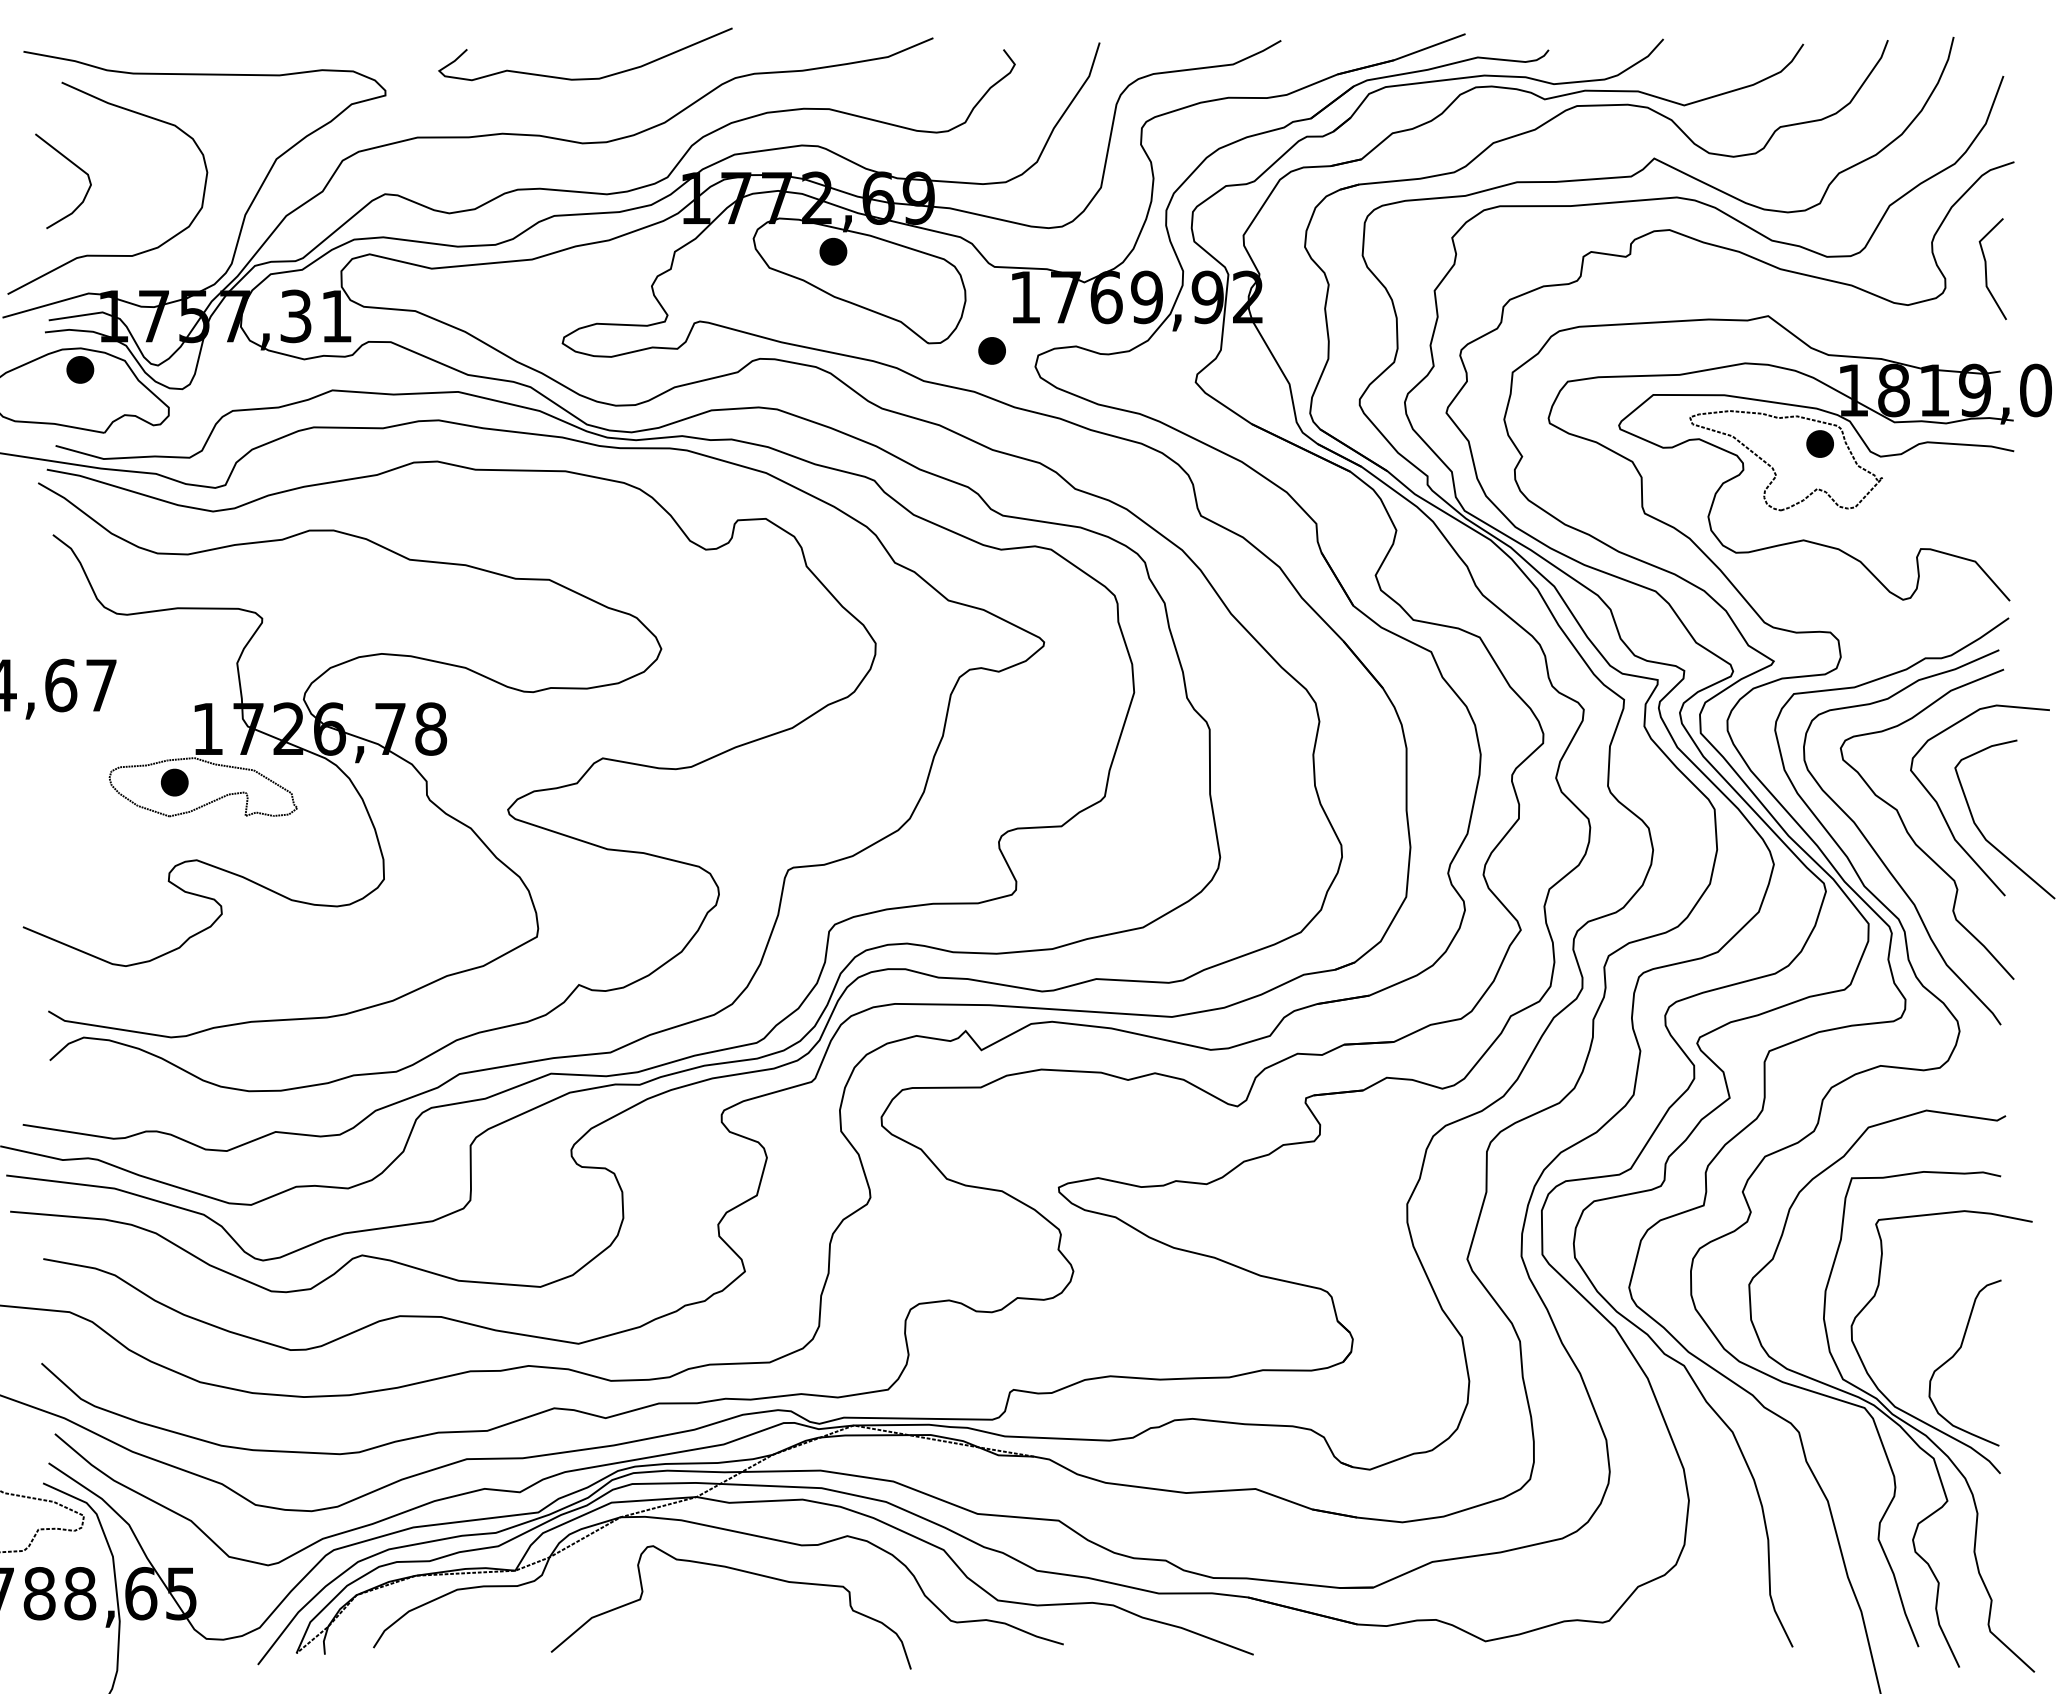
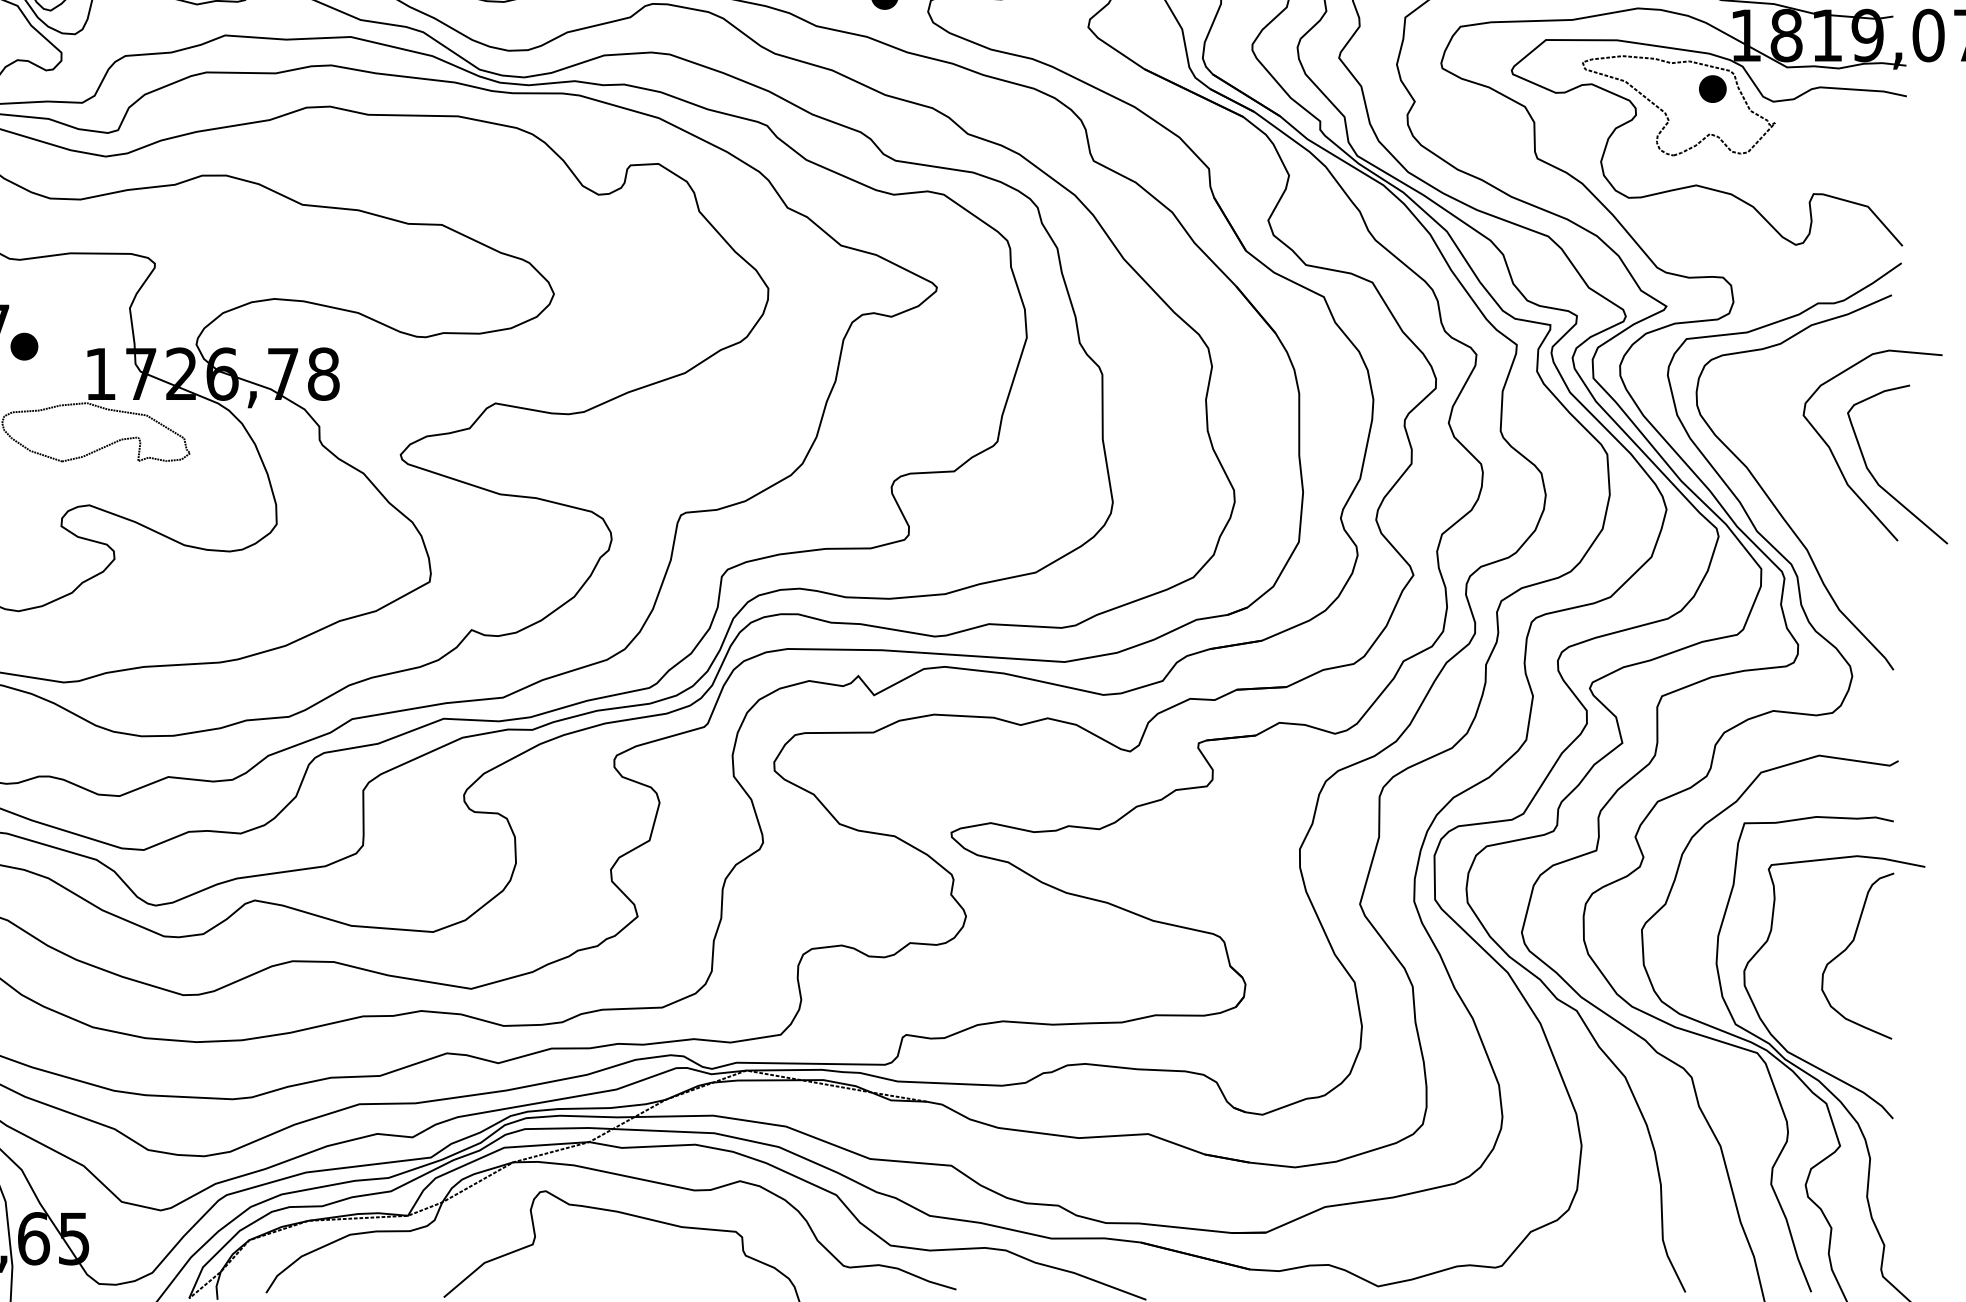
part: (174, 782) -> (24, 346), moved
curve: (1910, 834) -> (1803, 479), removed
curve: (1955, 1355) -> (1848, 948), moved

